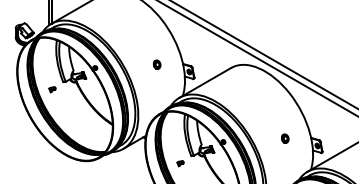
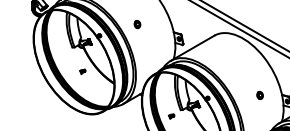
part: (156, 64) -> (136, 24), moved
part: (52, 89) -> (82, 71), moved

